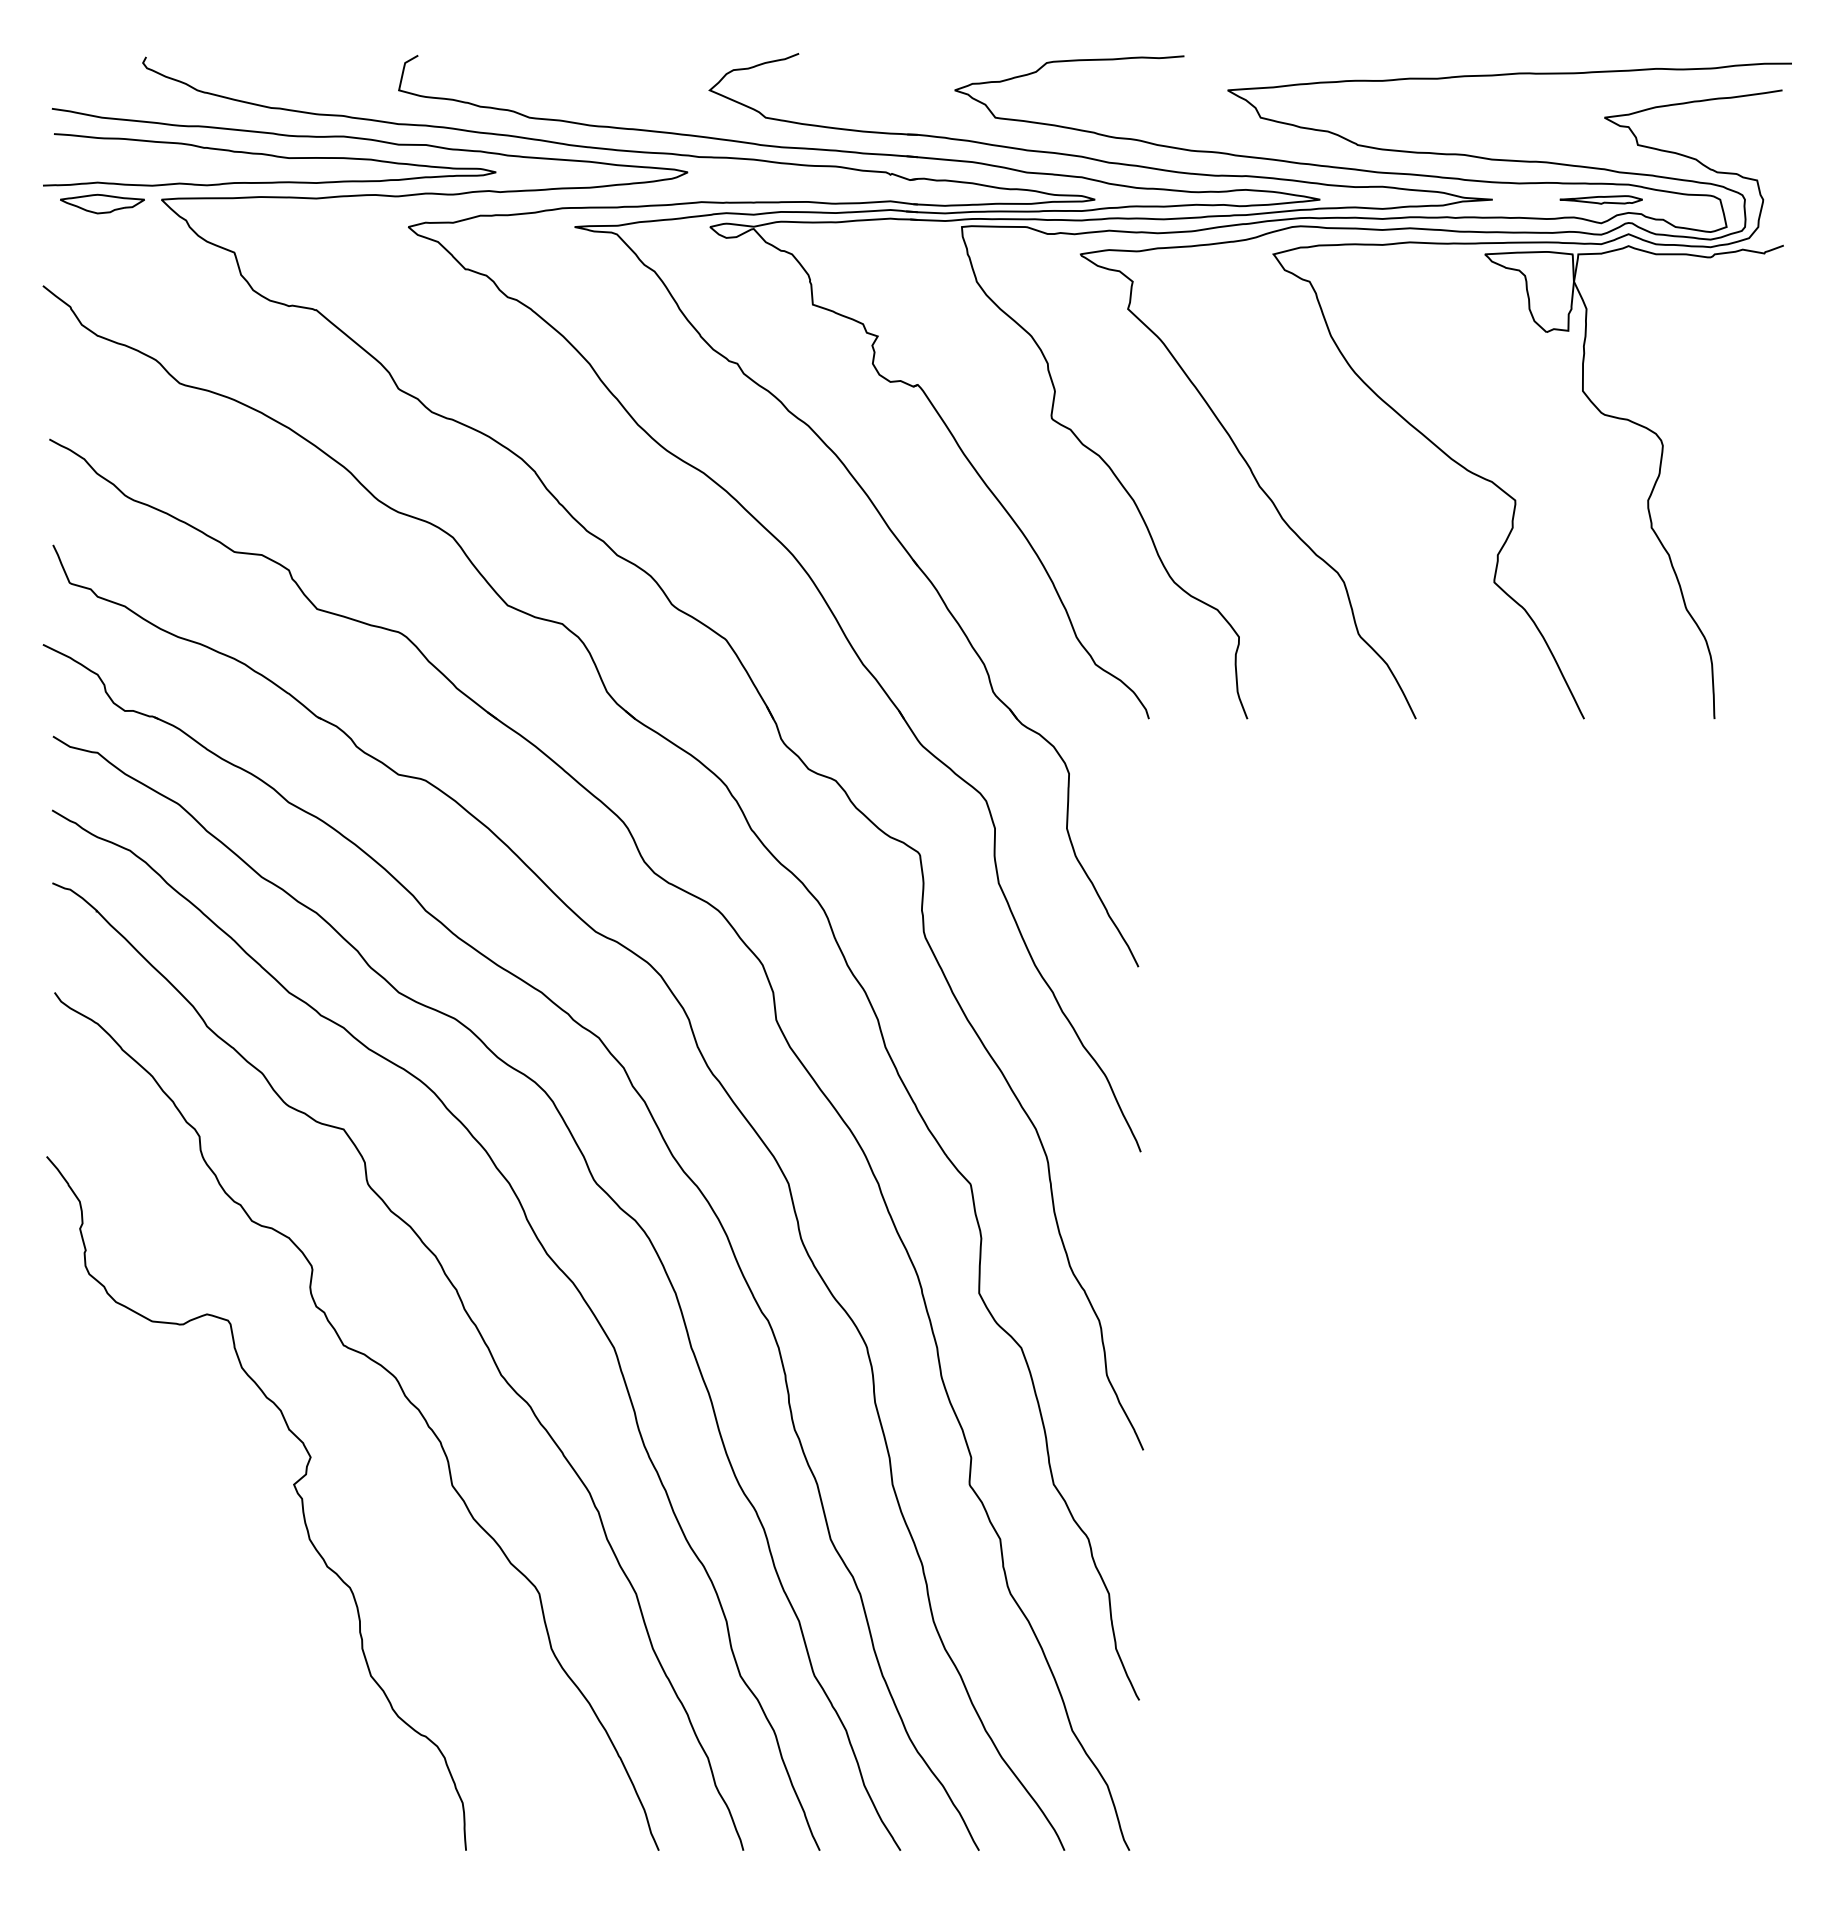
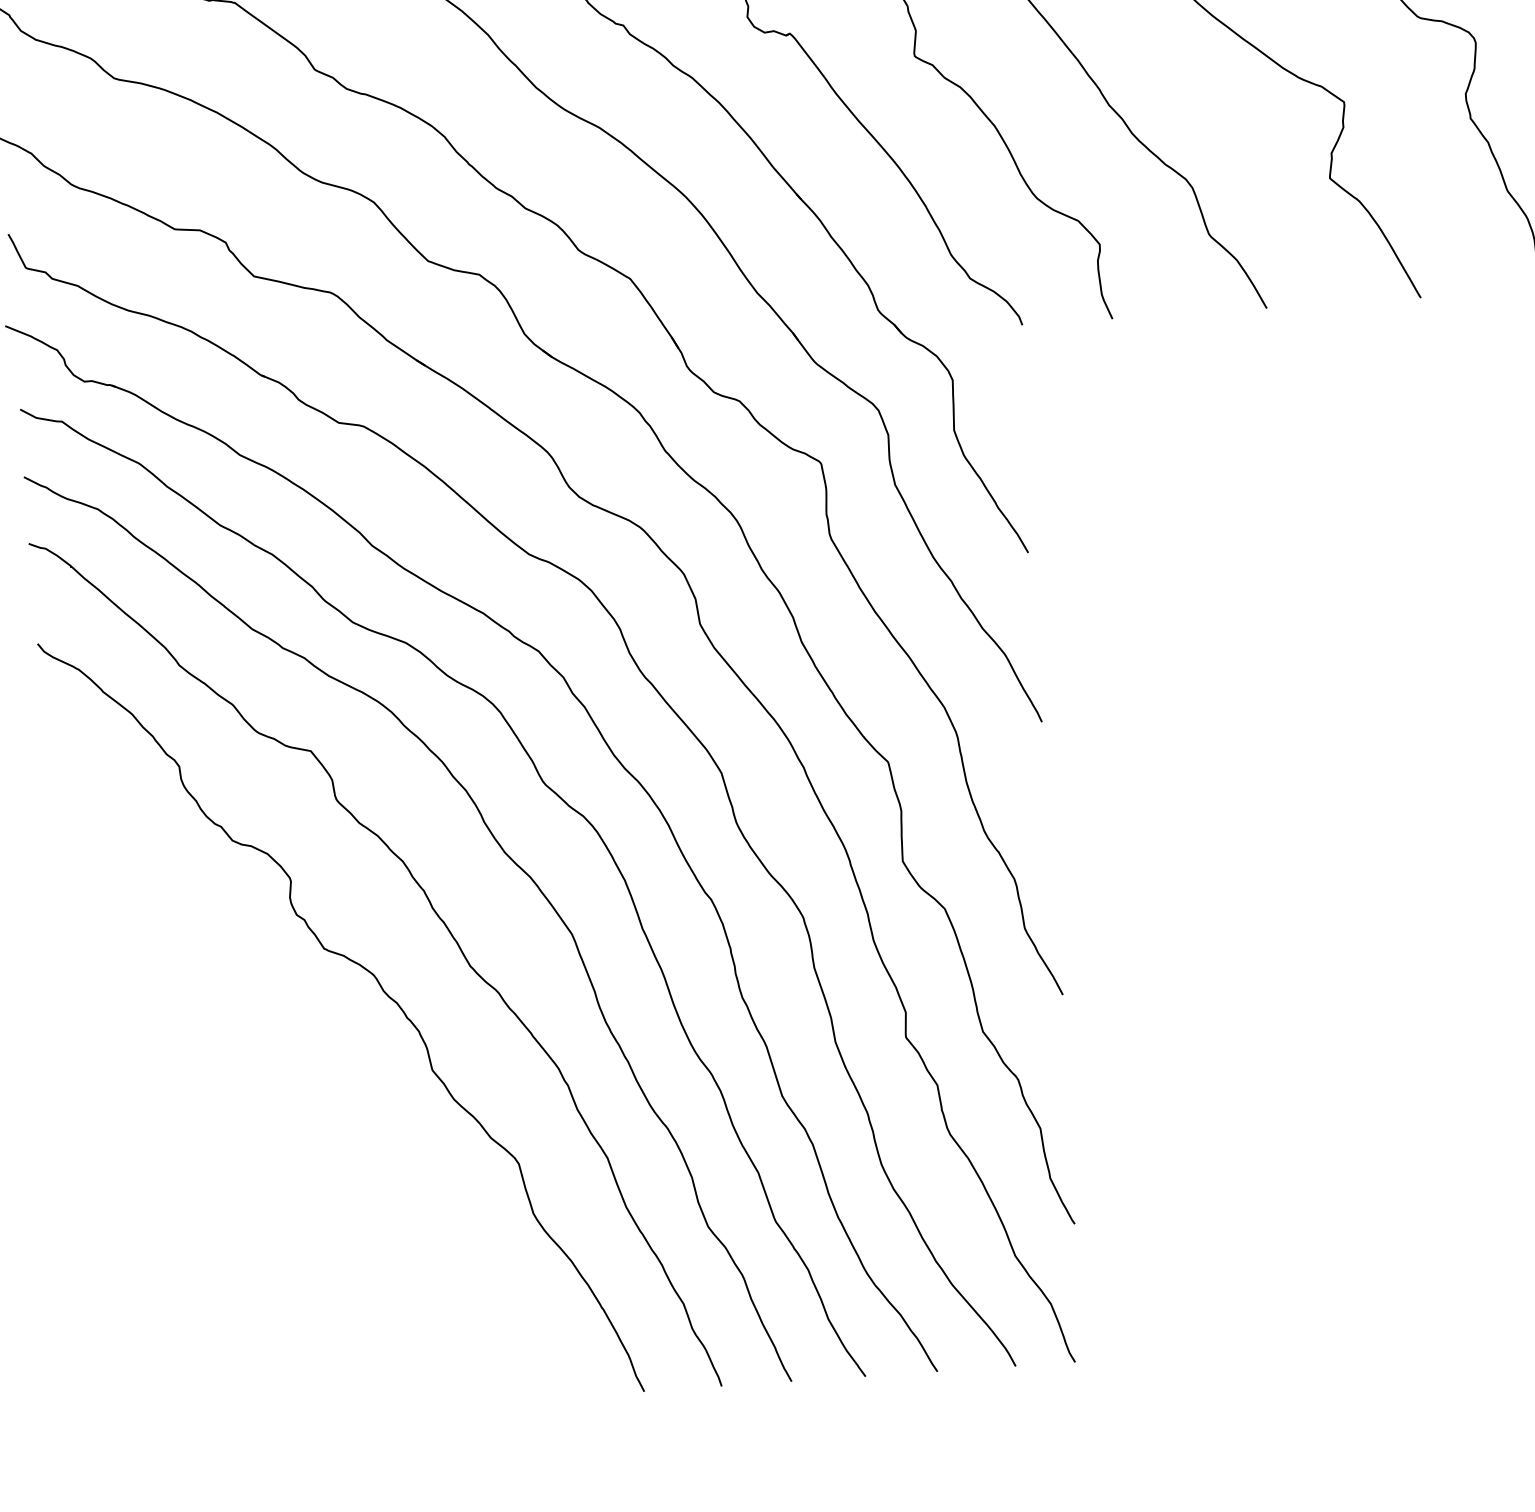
curve: (293, 1486) -> (287, 1081), removed

